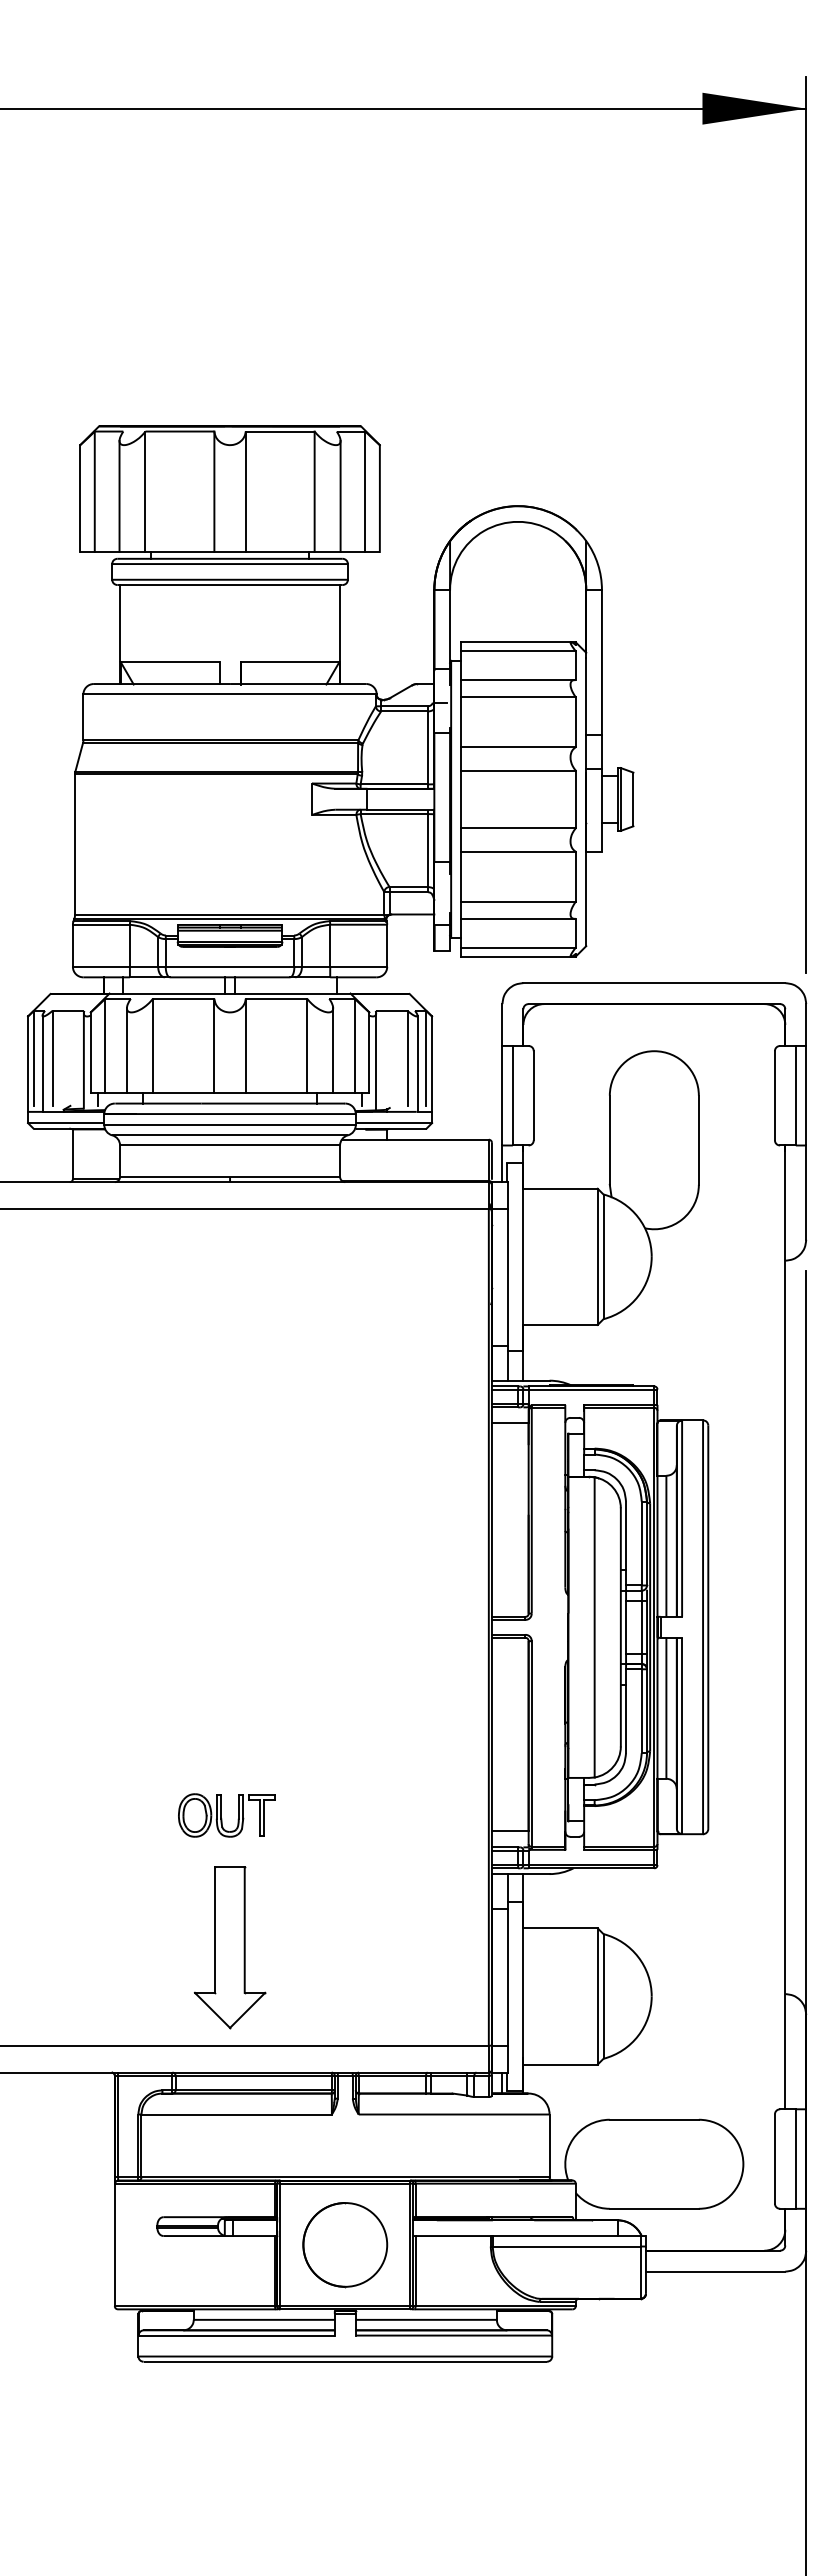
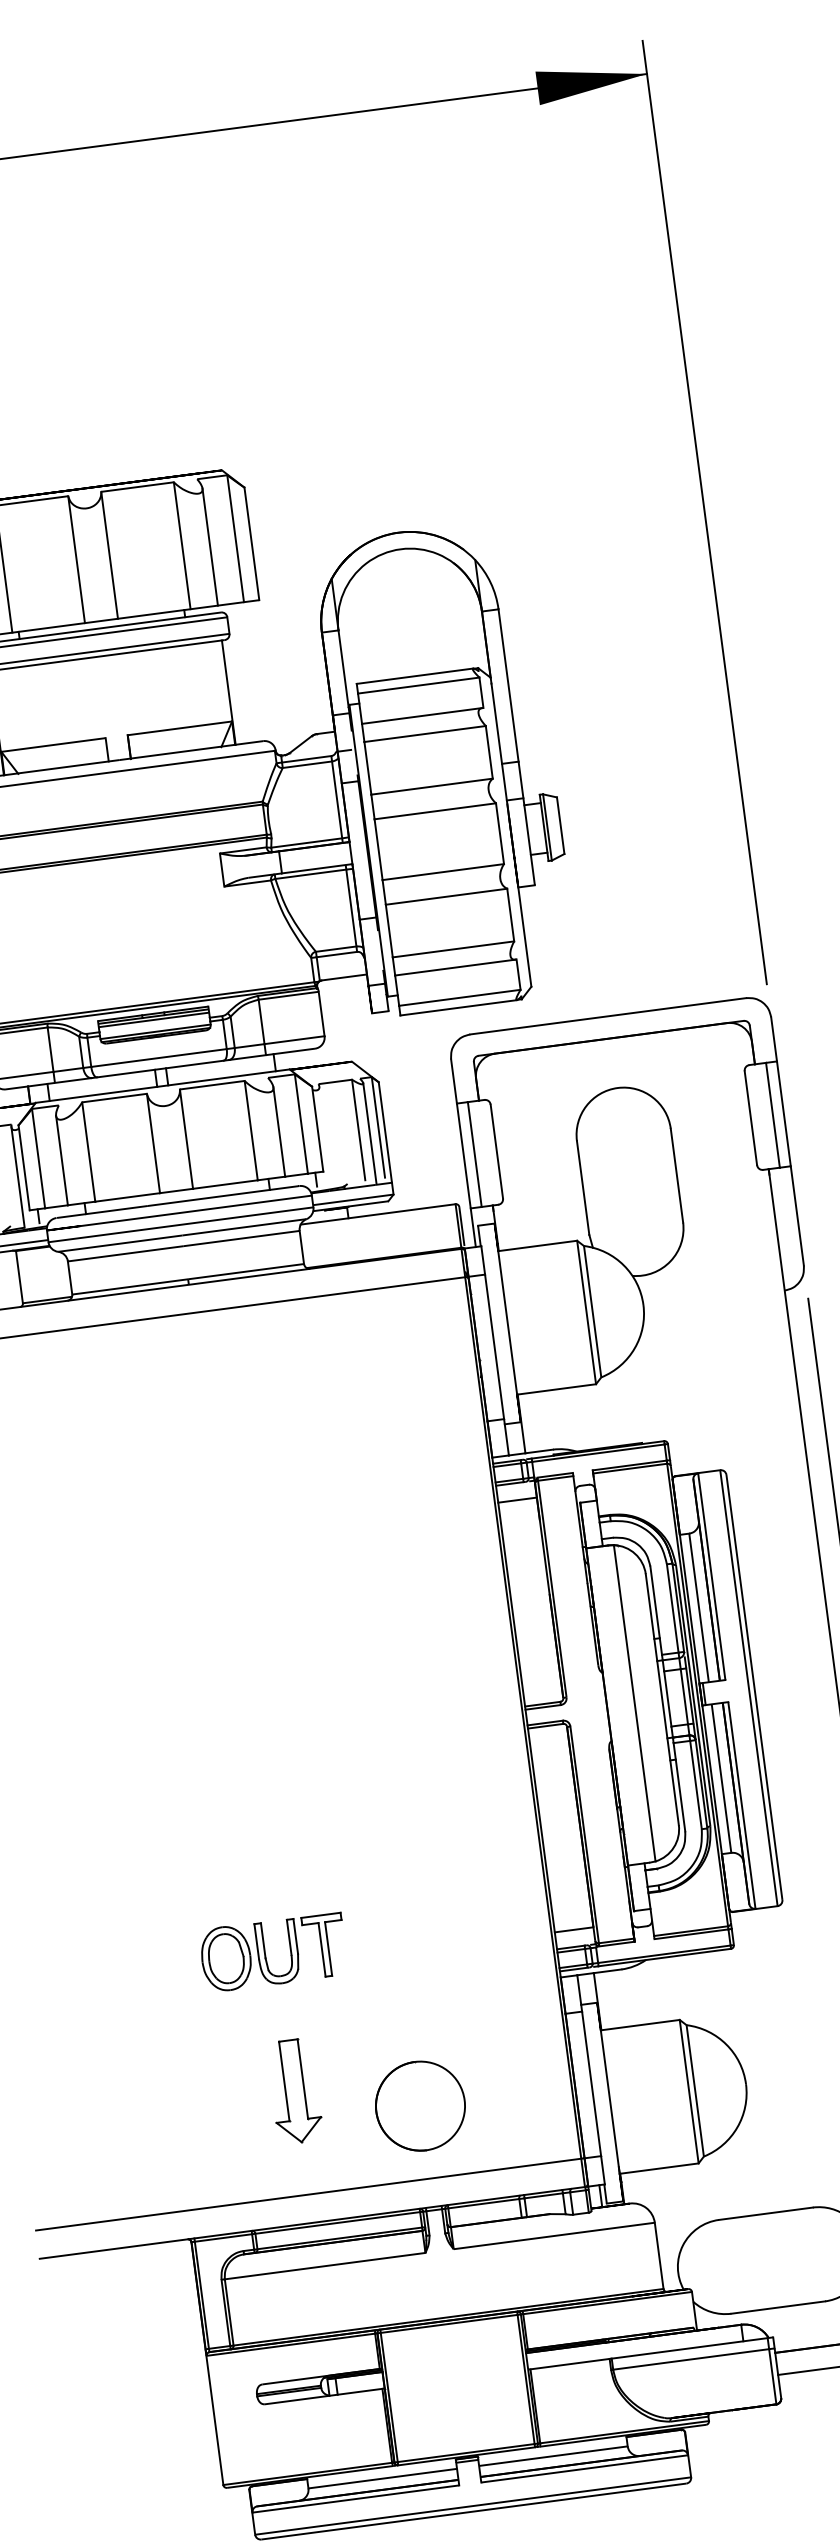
line: (376, 1060) -> (326, 1136), removed
part: (226, 1815) -> (272, 1952), size x1.4
part: (229, 1947) -> (294, 2091), size x0.6
part: (345, 2245) -> (420, 2106), moved

